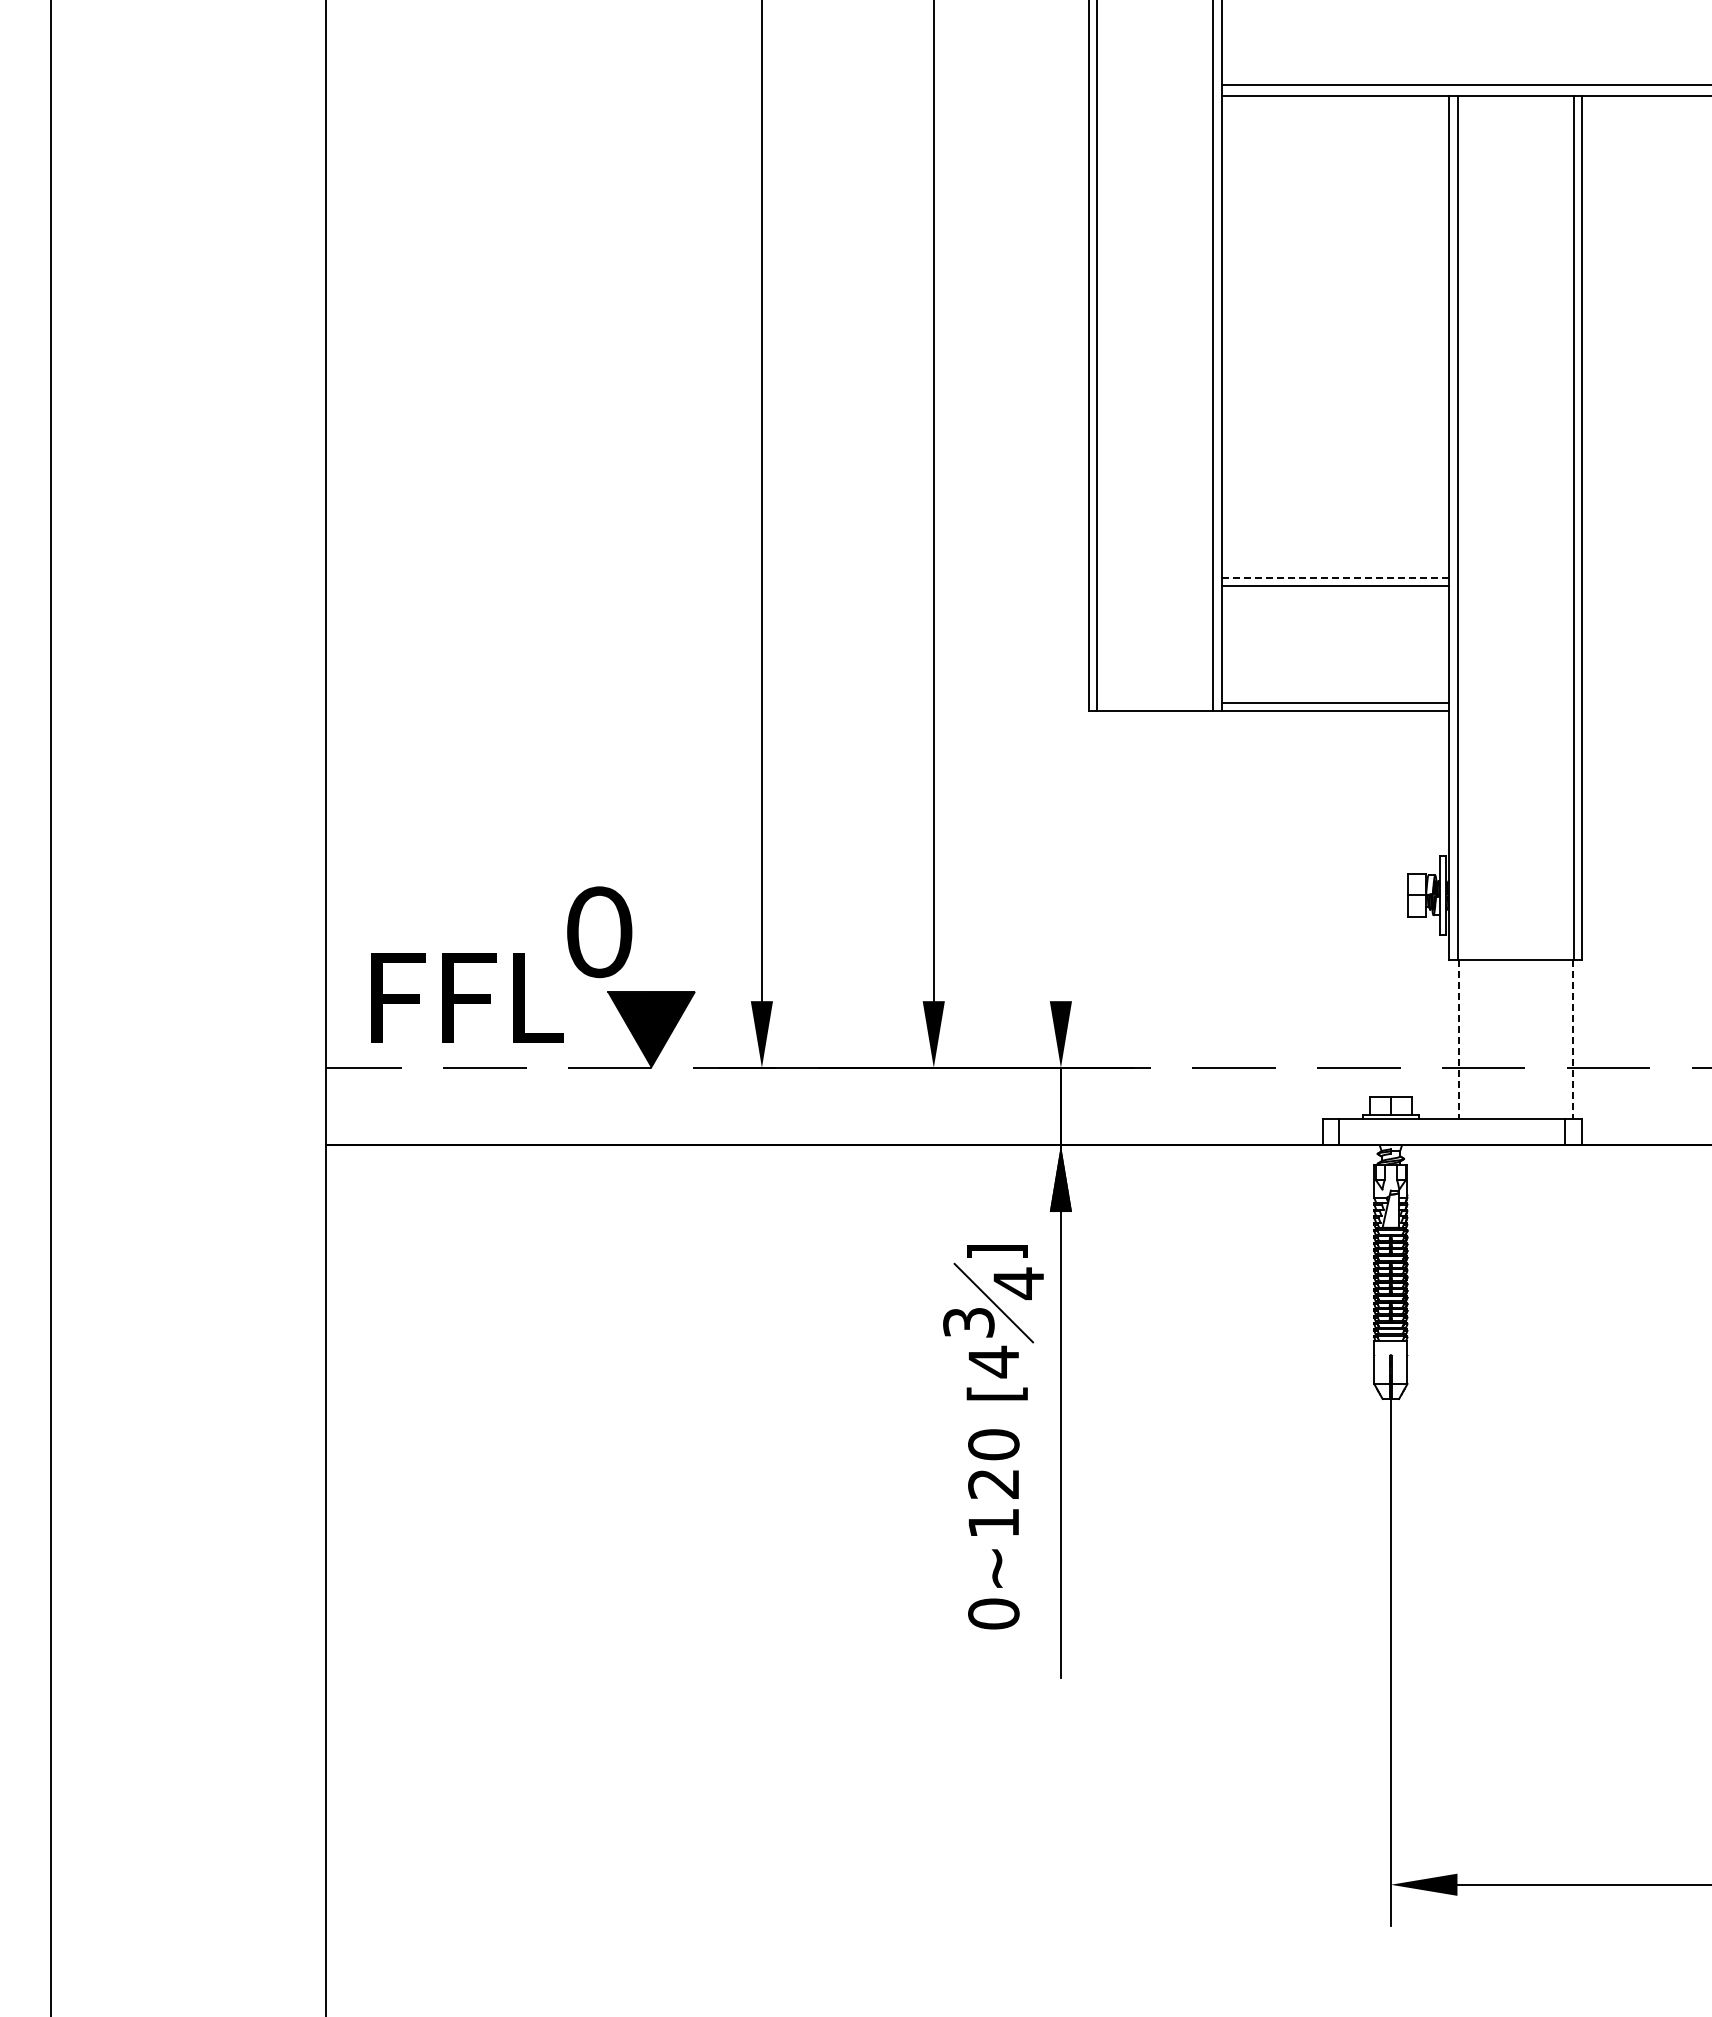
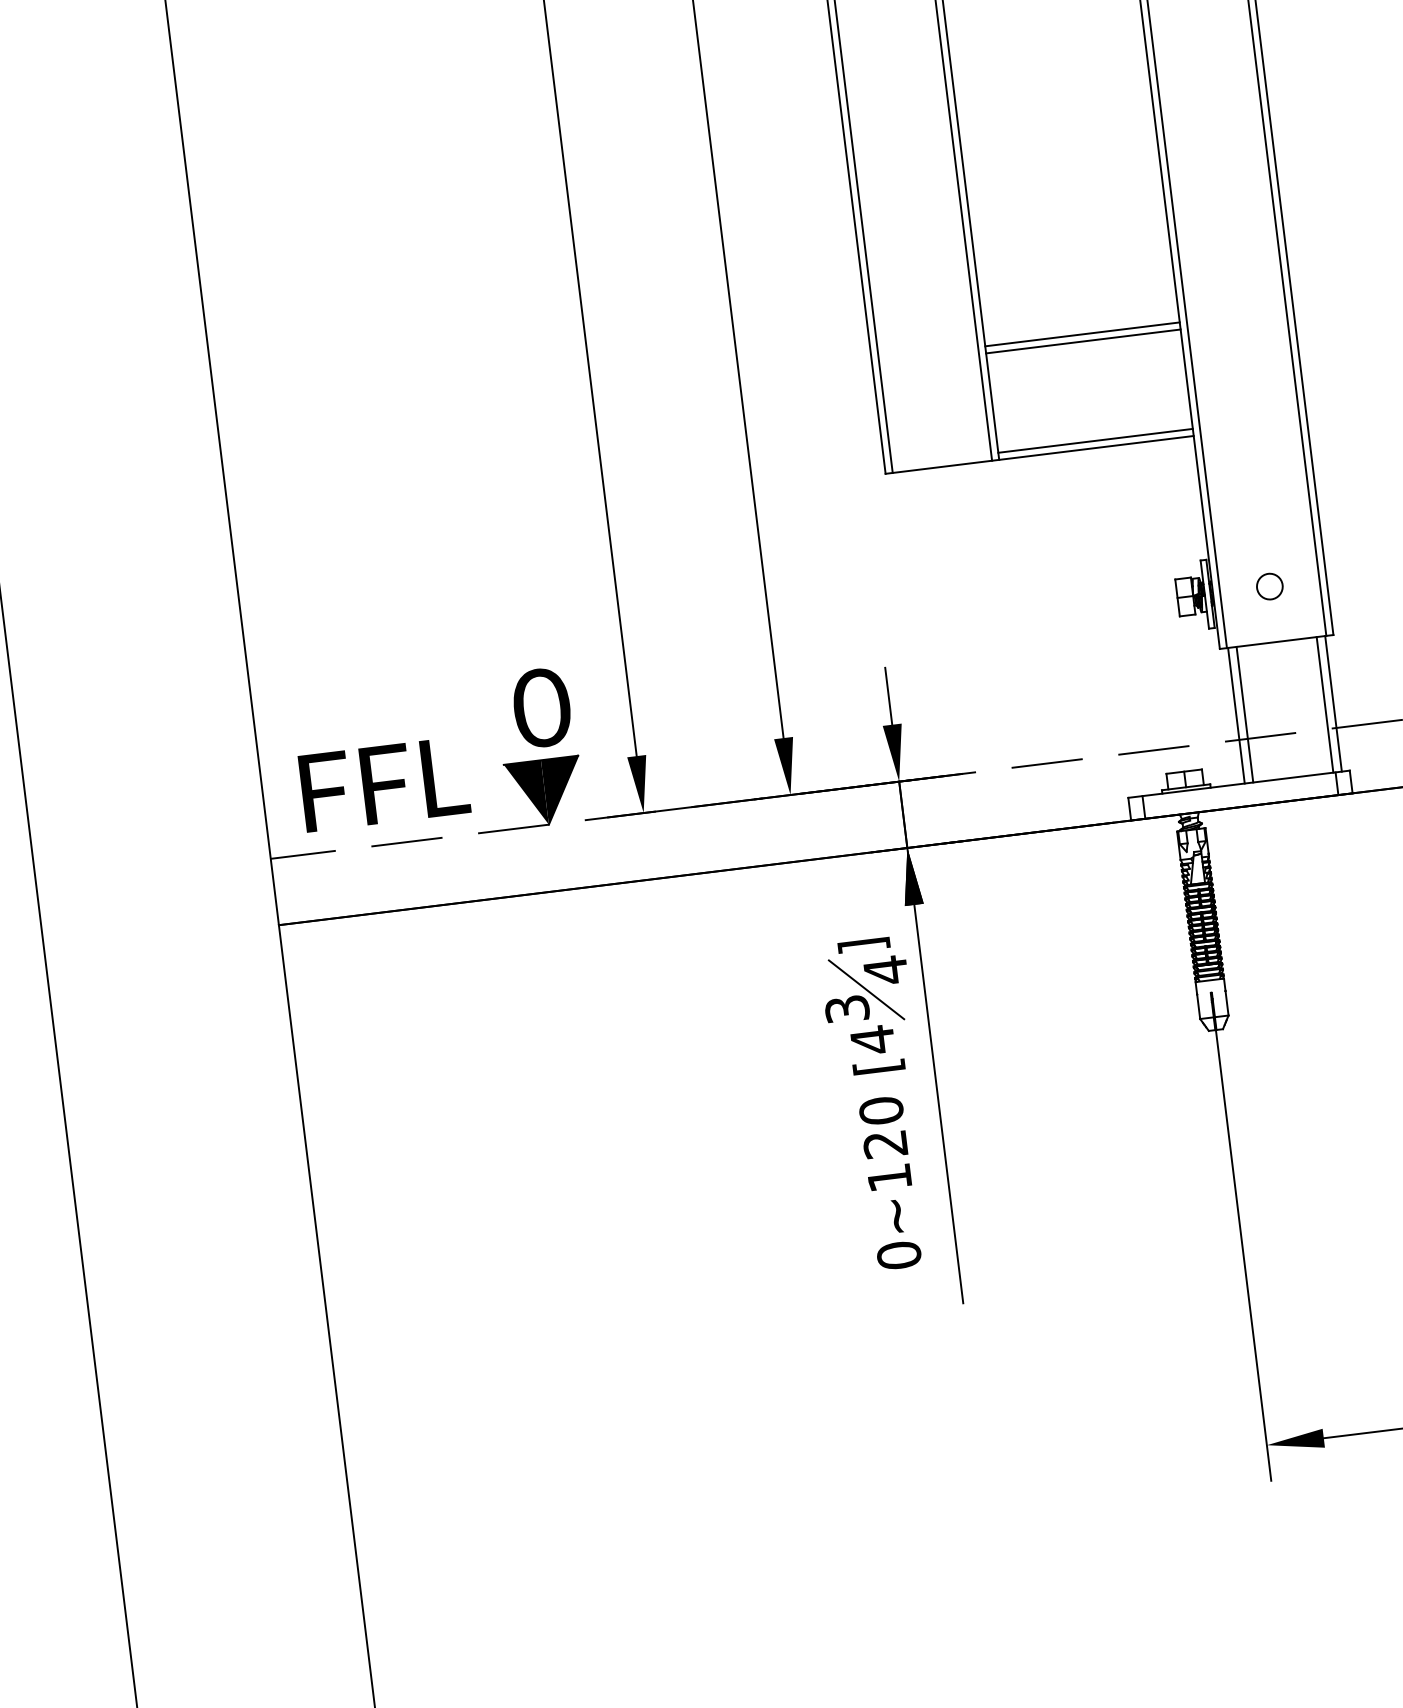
line: (1335, 578) -> (1082, 334), dashed -> solid
circle: (1515, 895) -> (1269, 586), added
text: (599, 932) -> (541, 708), moved
line: (1060, 967) -> (888, 696), added
line: (1468, 1039) -> (1244, 714), added
line: (1562, 1039) -> (1324, 704), added
line: (1458, 1040) -> (1236, 716), dashed -> solid
line: (1572, 1040) -> (1333, 704), dashed -> solid

